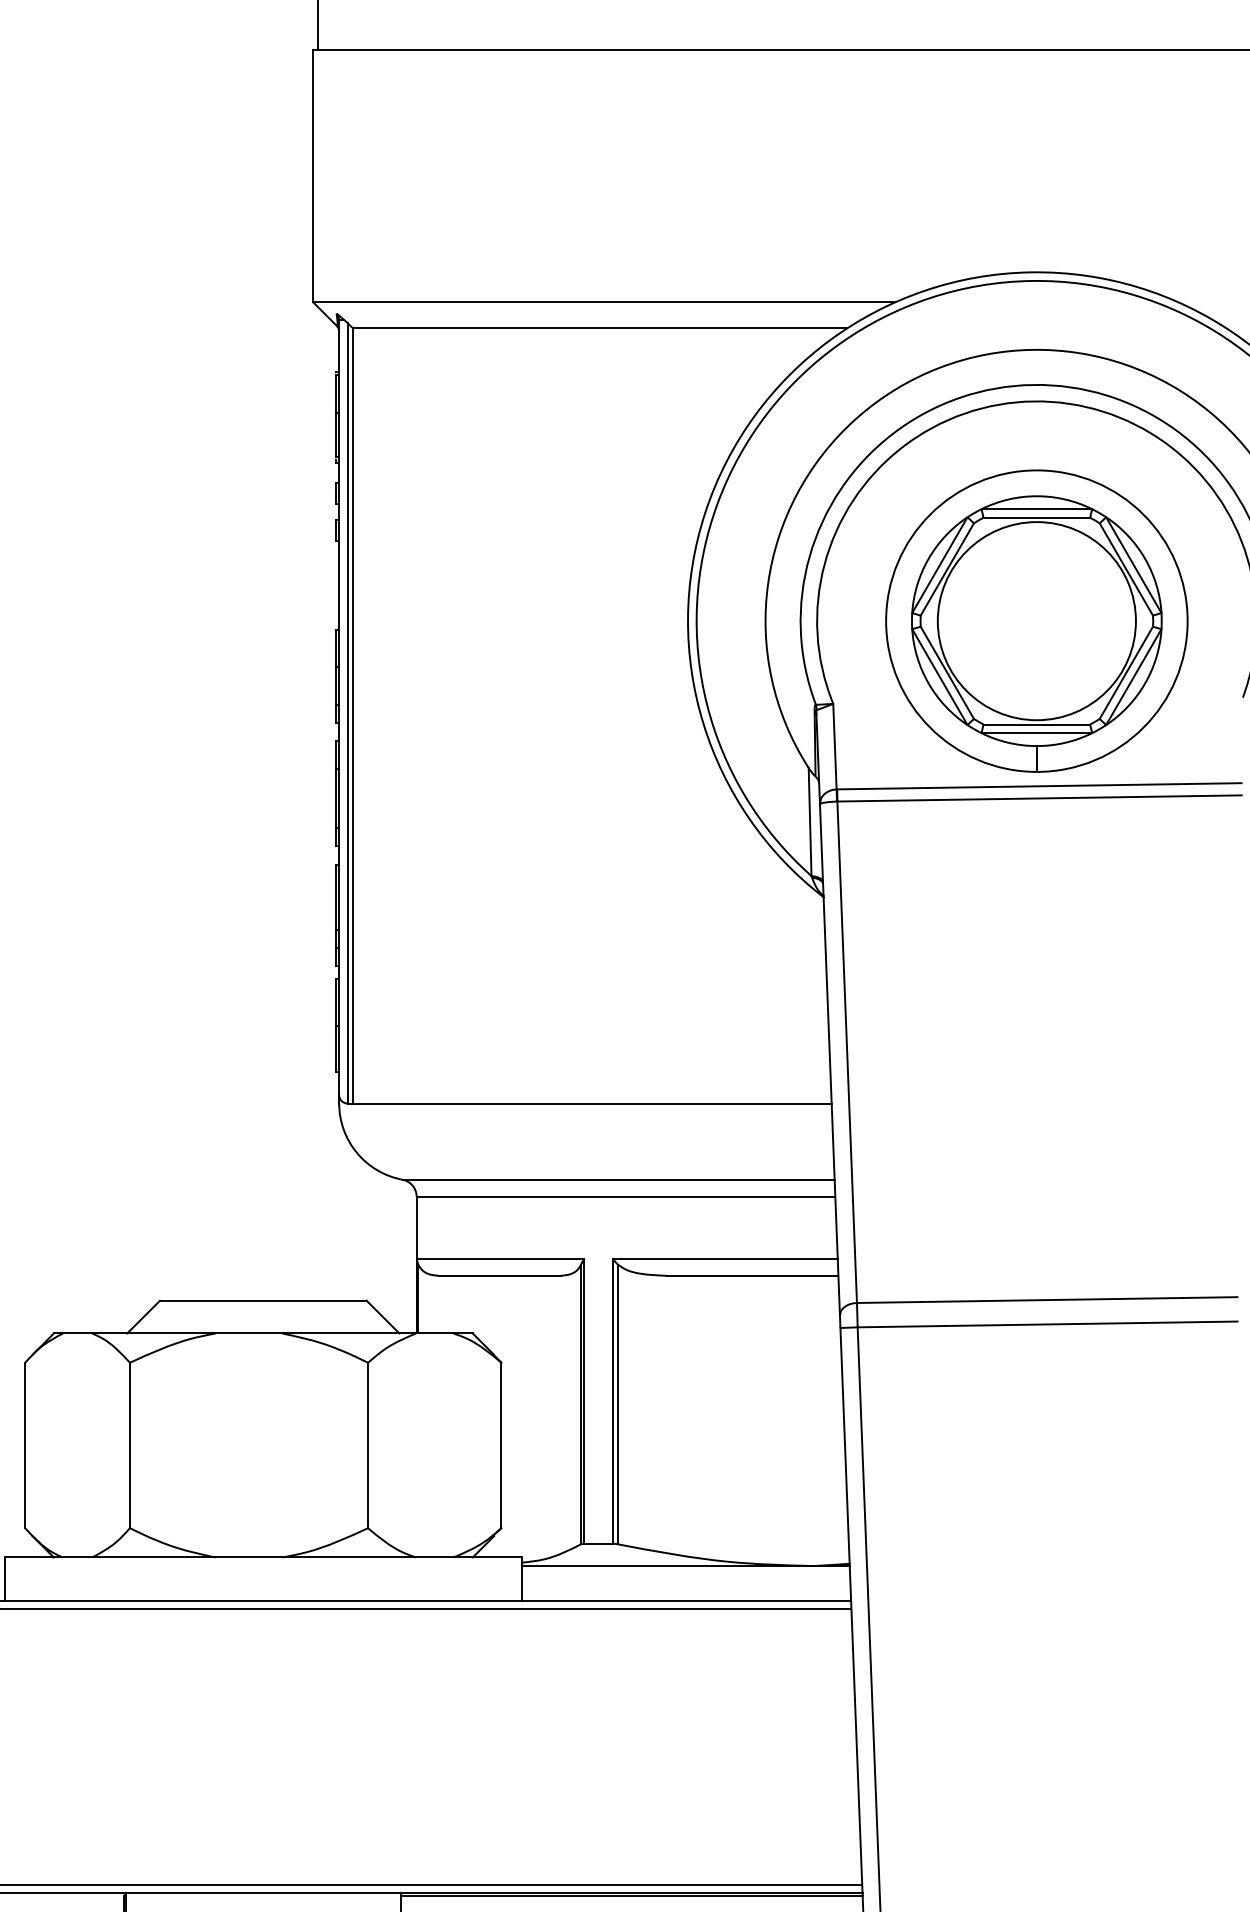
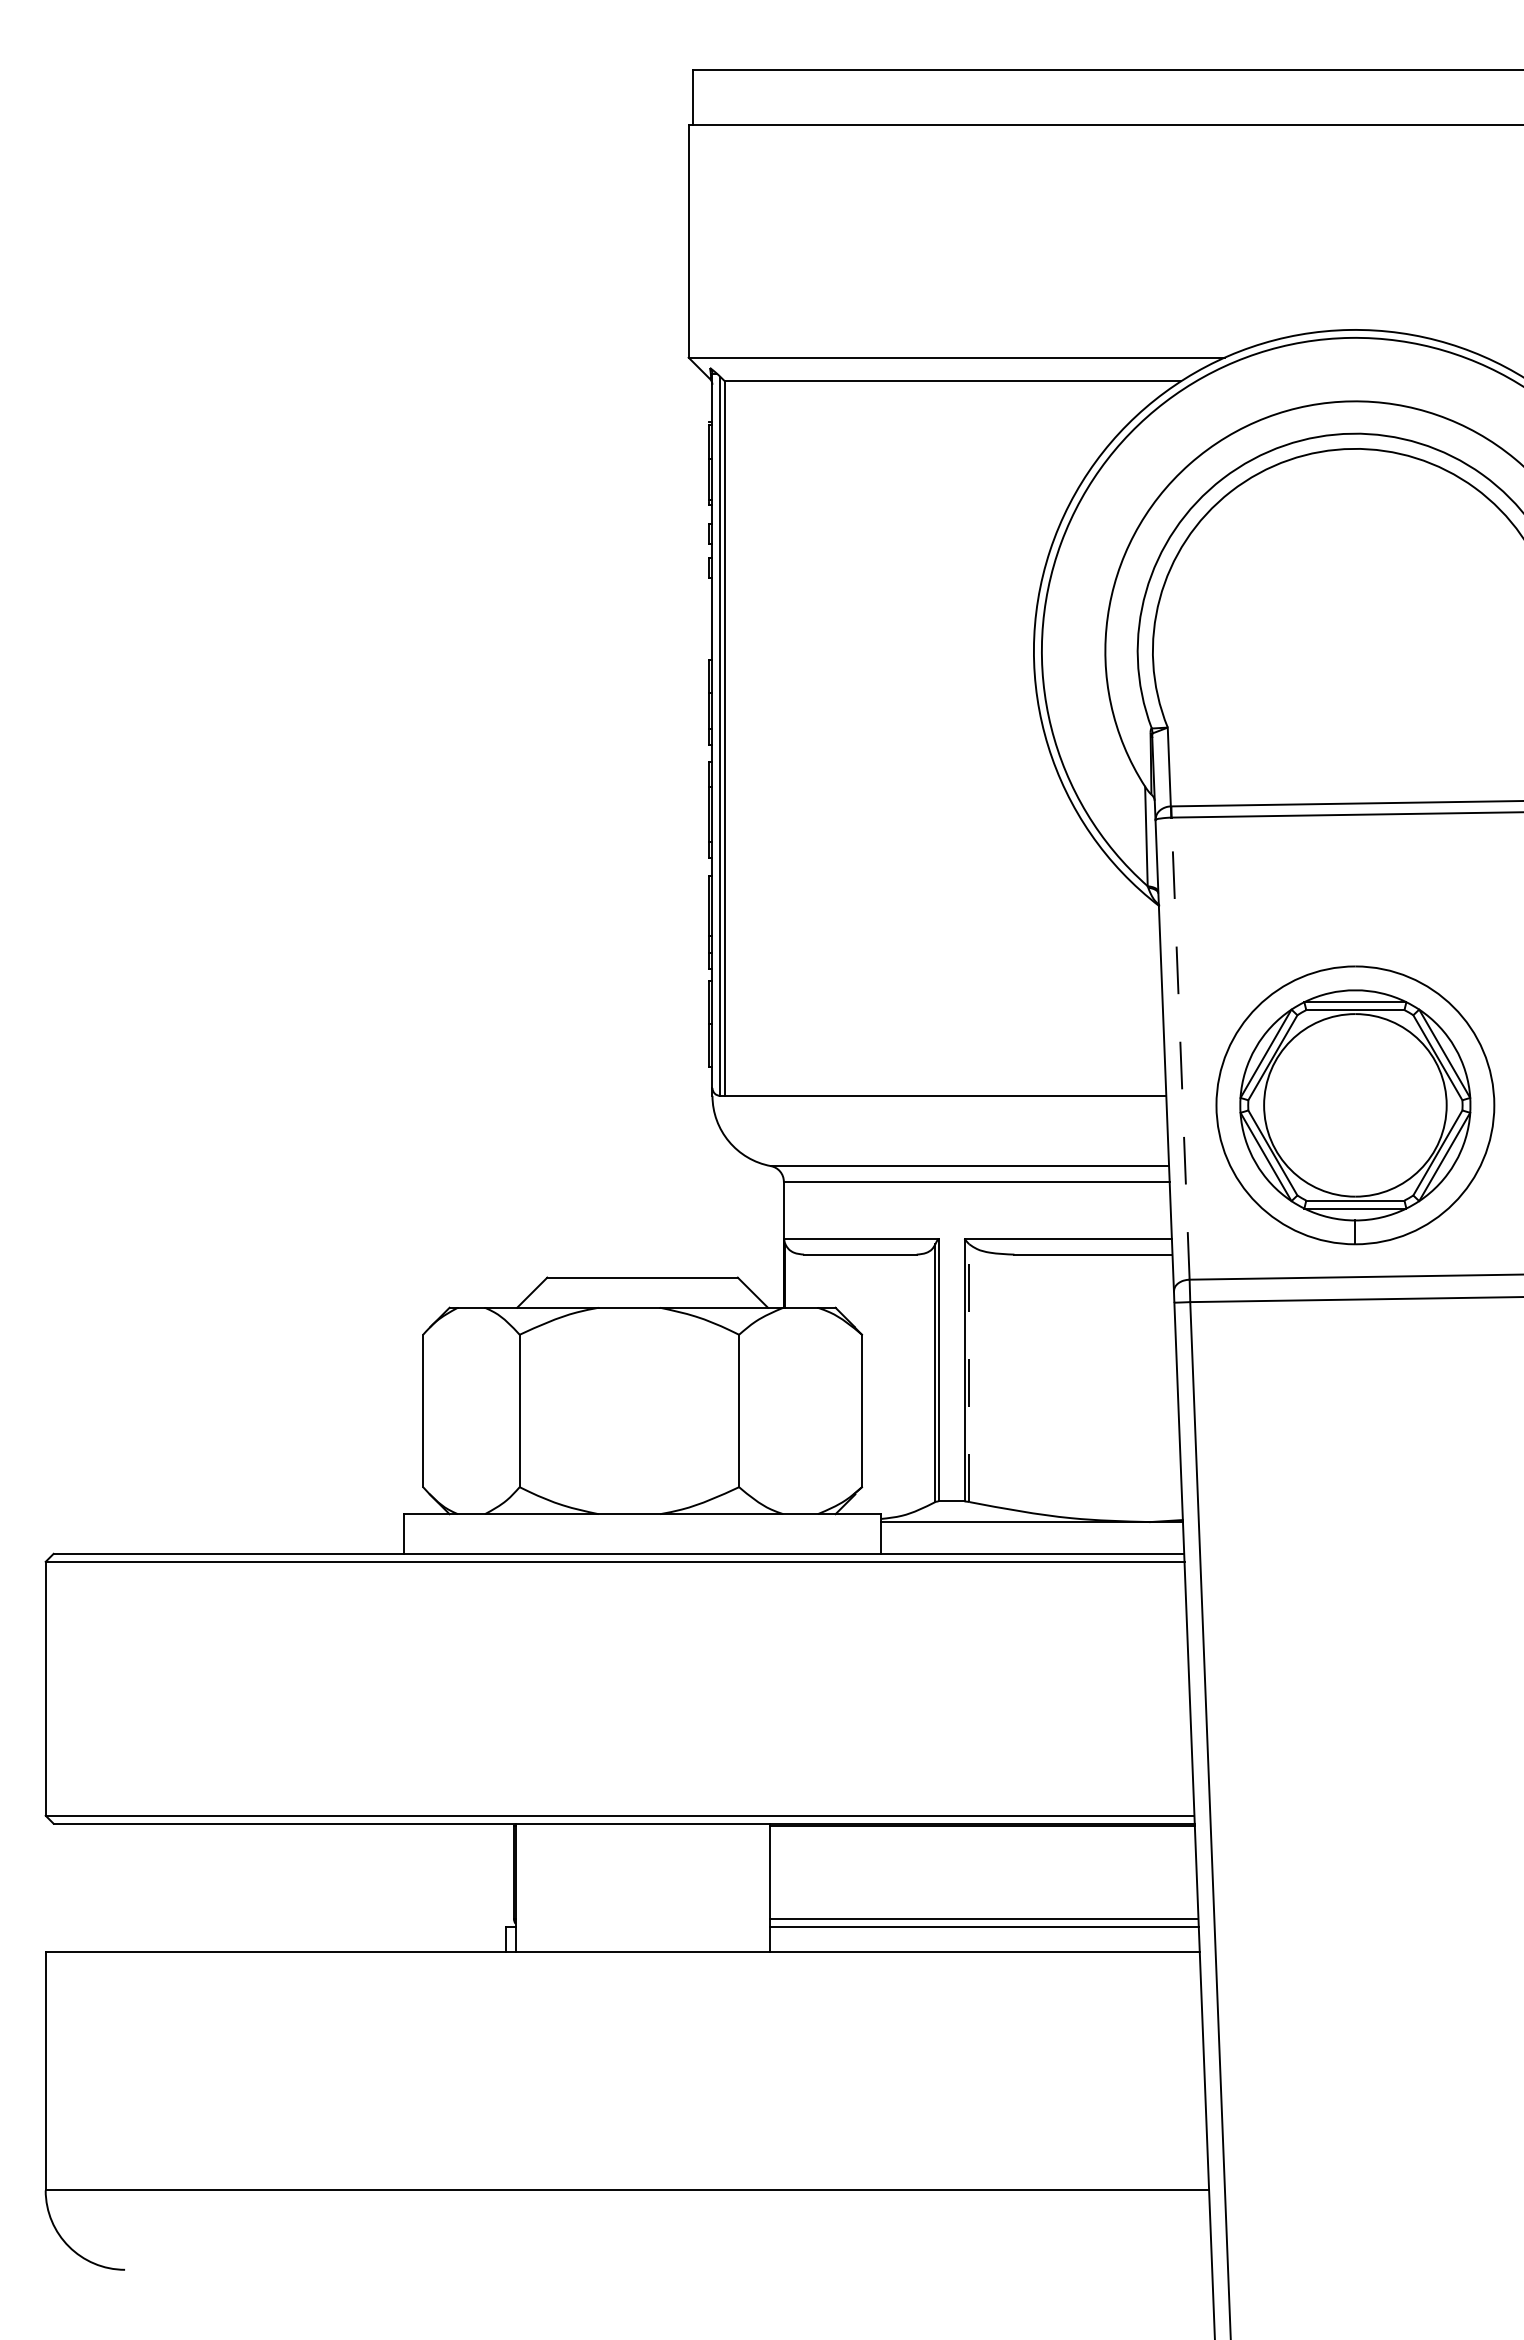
part: (1036, 621) -> (1355, 1105), moved
line: (847, 1052) -> (1180, 1048), solid -> dashed
line: (618, 1404) -> (969, 1373), solid -> dashed

